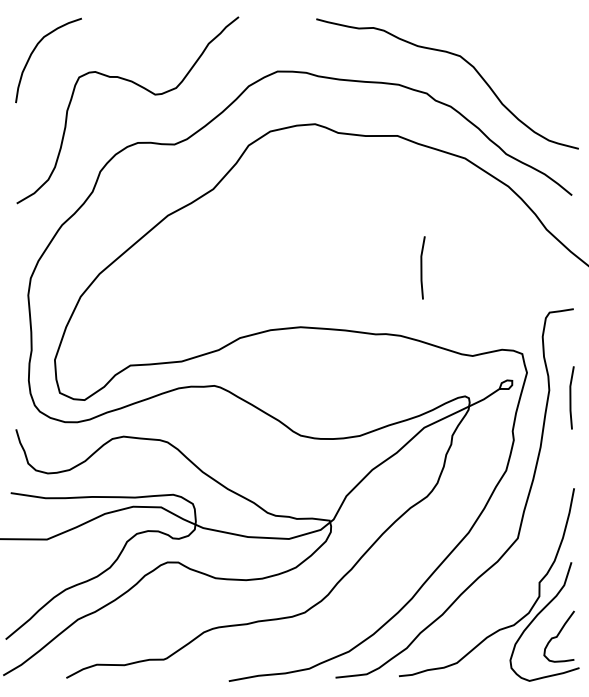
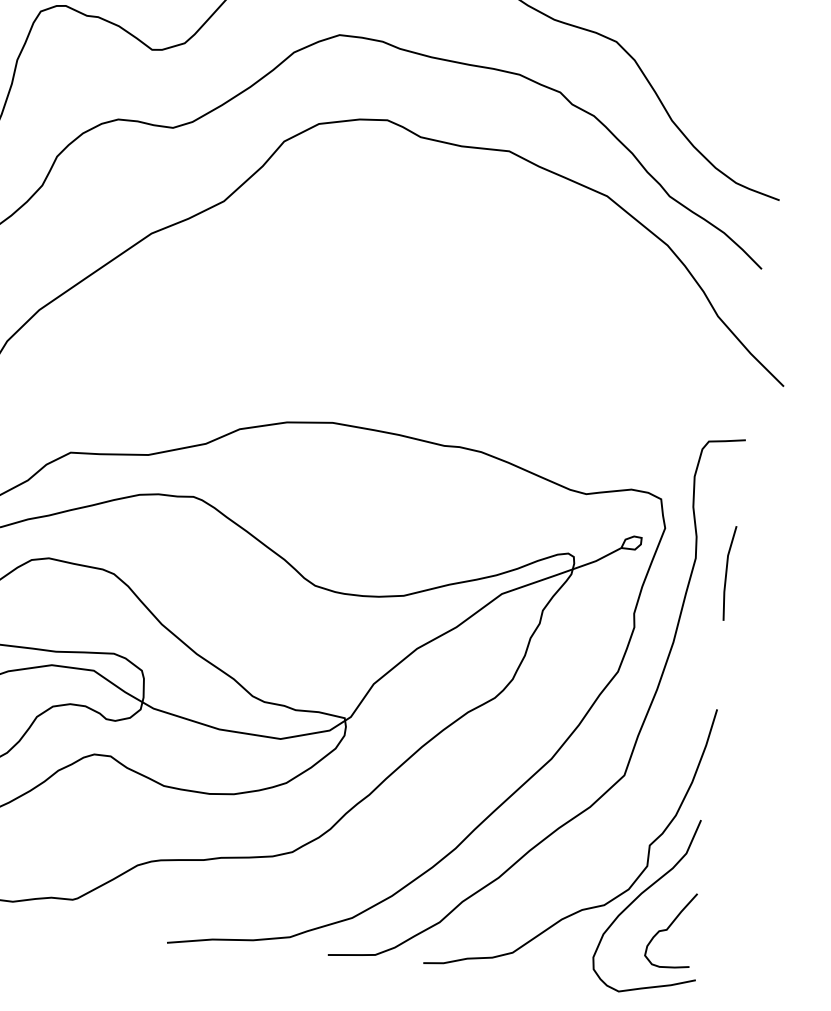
line: (422, 267) -> (525, 353), removed

